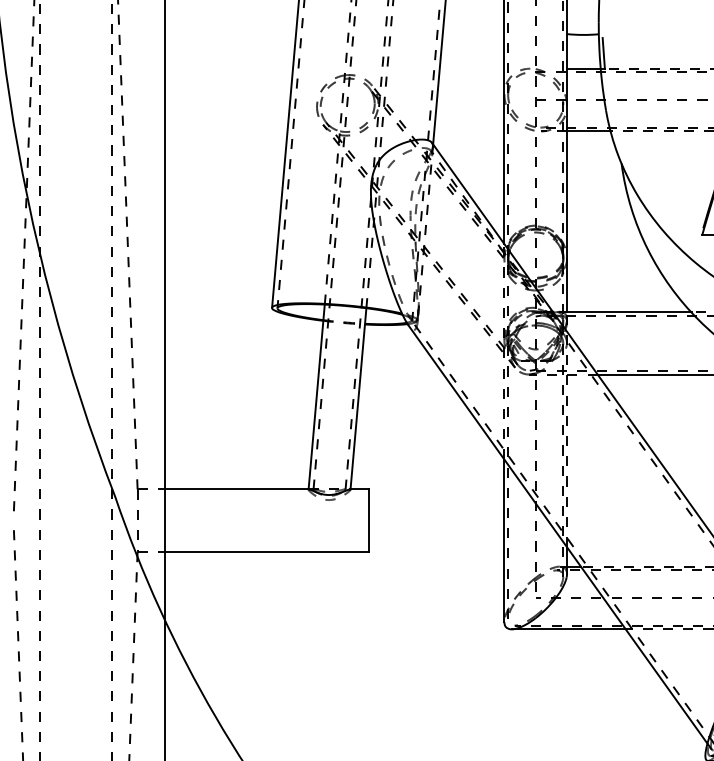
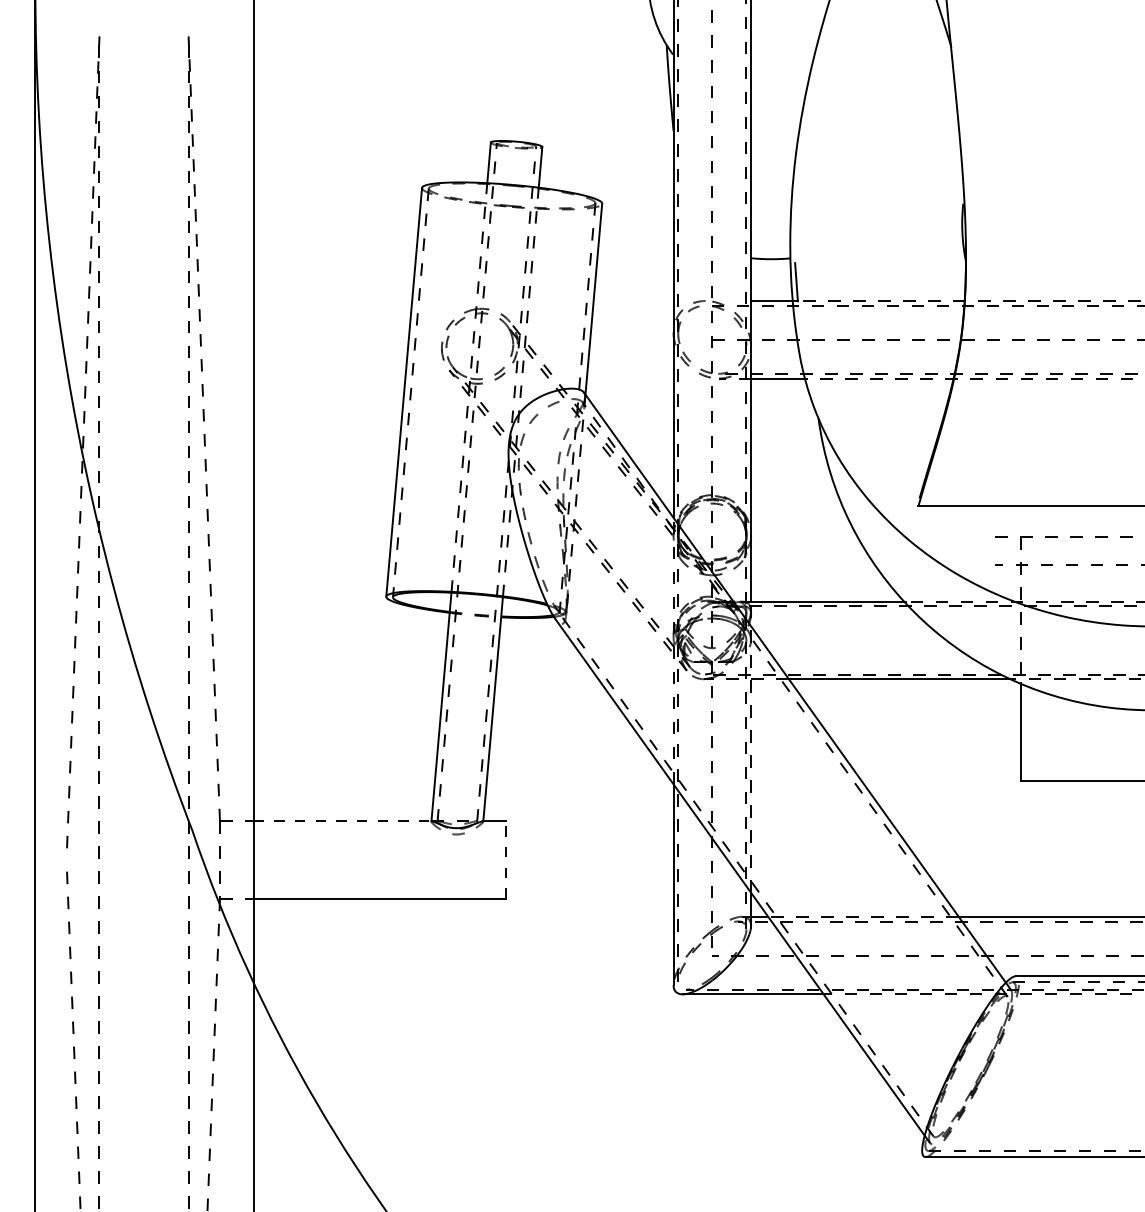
line: (237, 489) -> (343, 821), solid -> dashed
line: (368, 521) -> (505, 860), solid -> dashed

